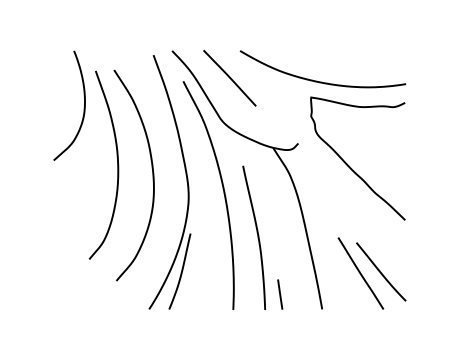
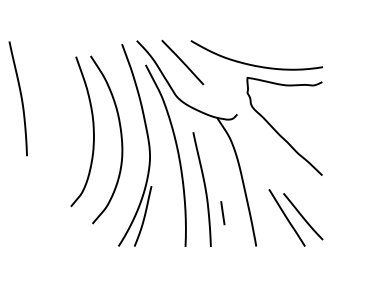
curve: (83, 107) -> (66, 85), removed
curve: (26, 123) -> (20, 98), added
line: (280, 294) -> (223, 213), moved

